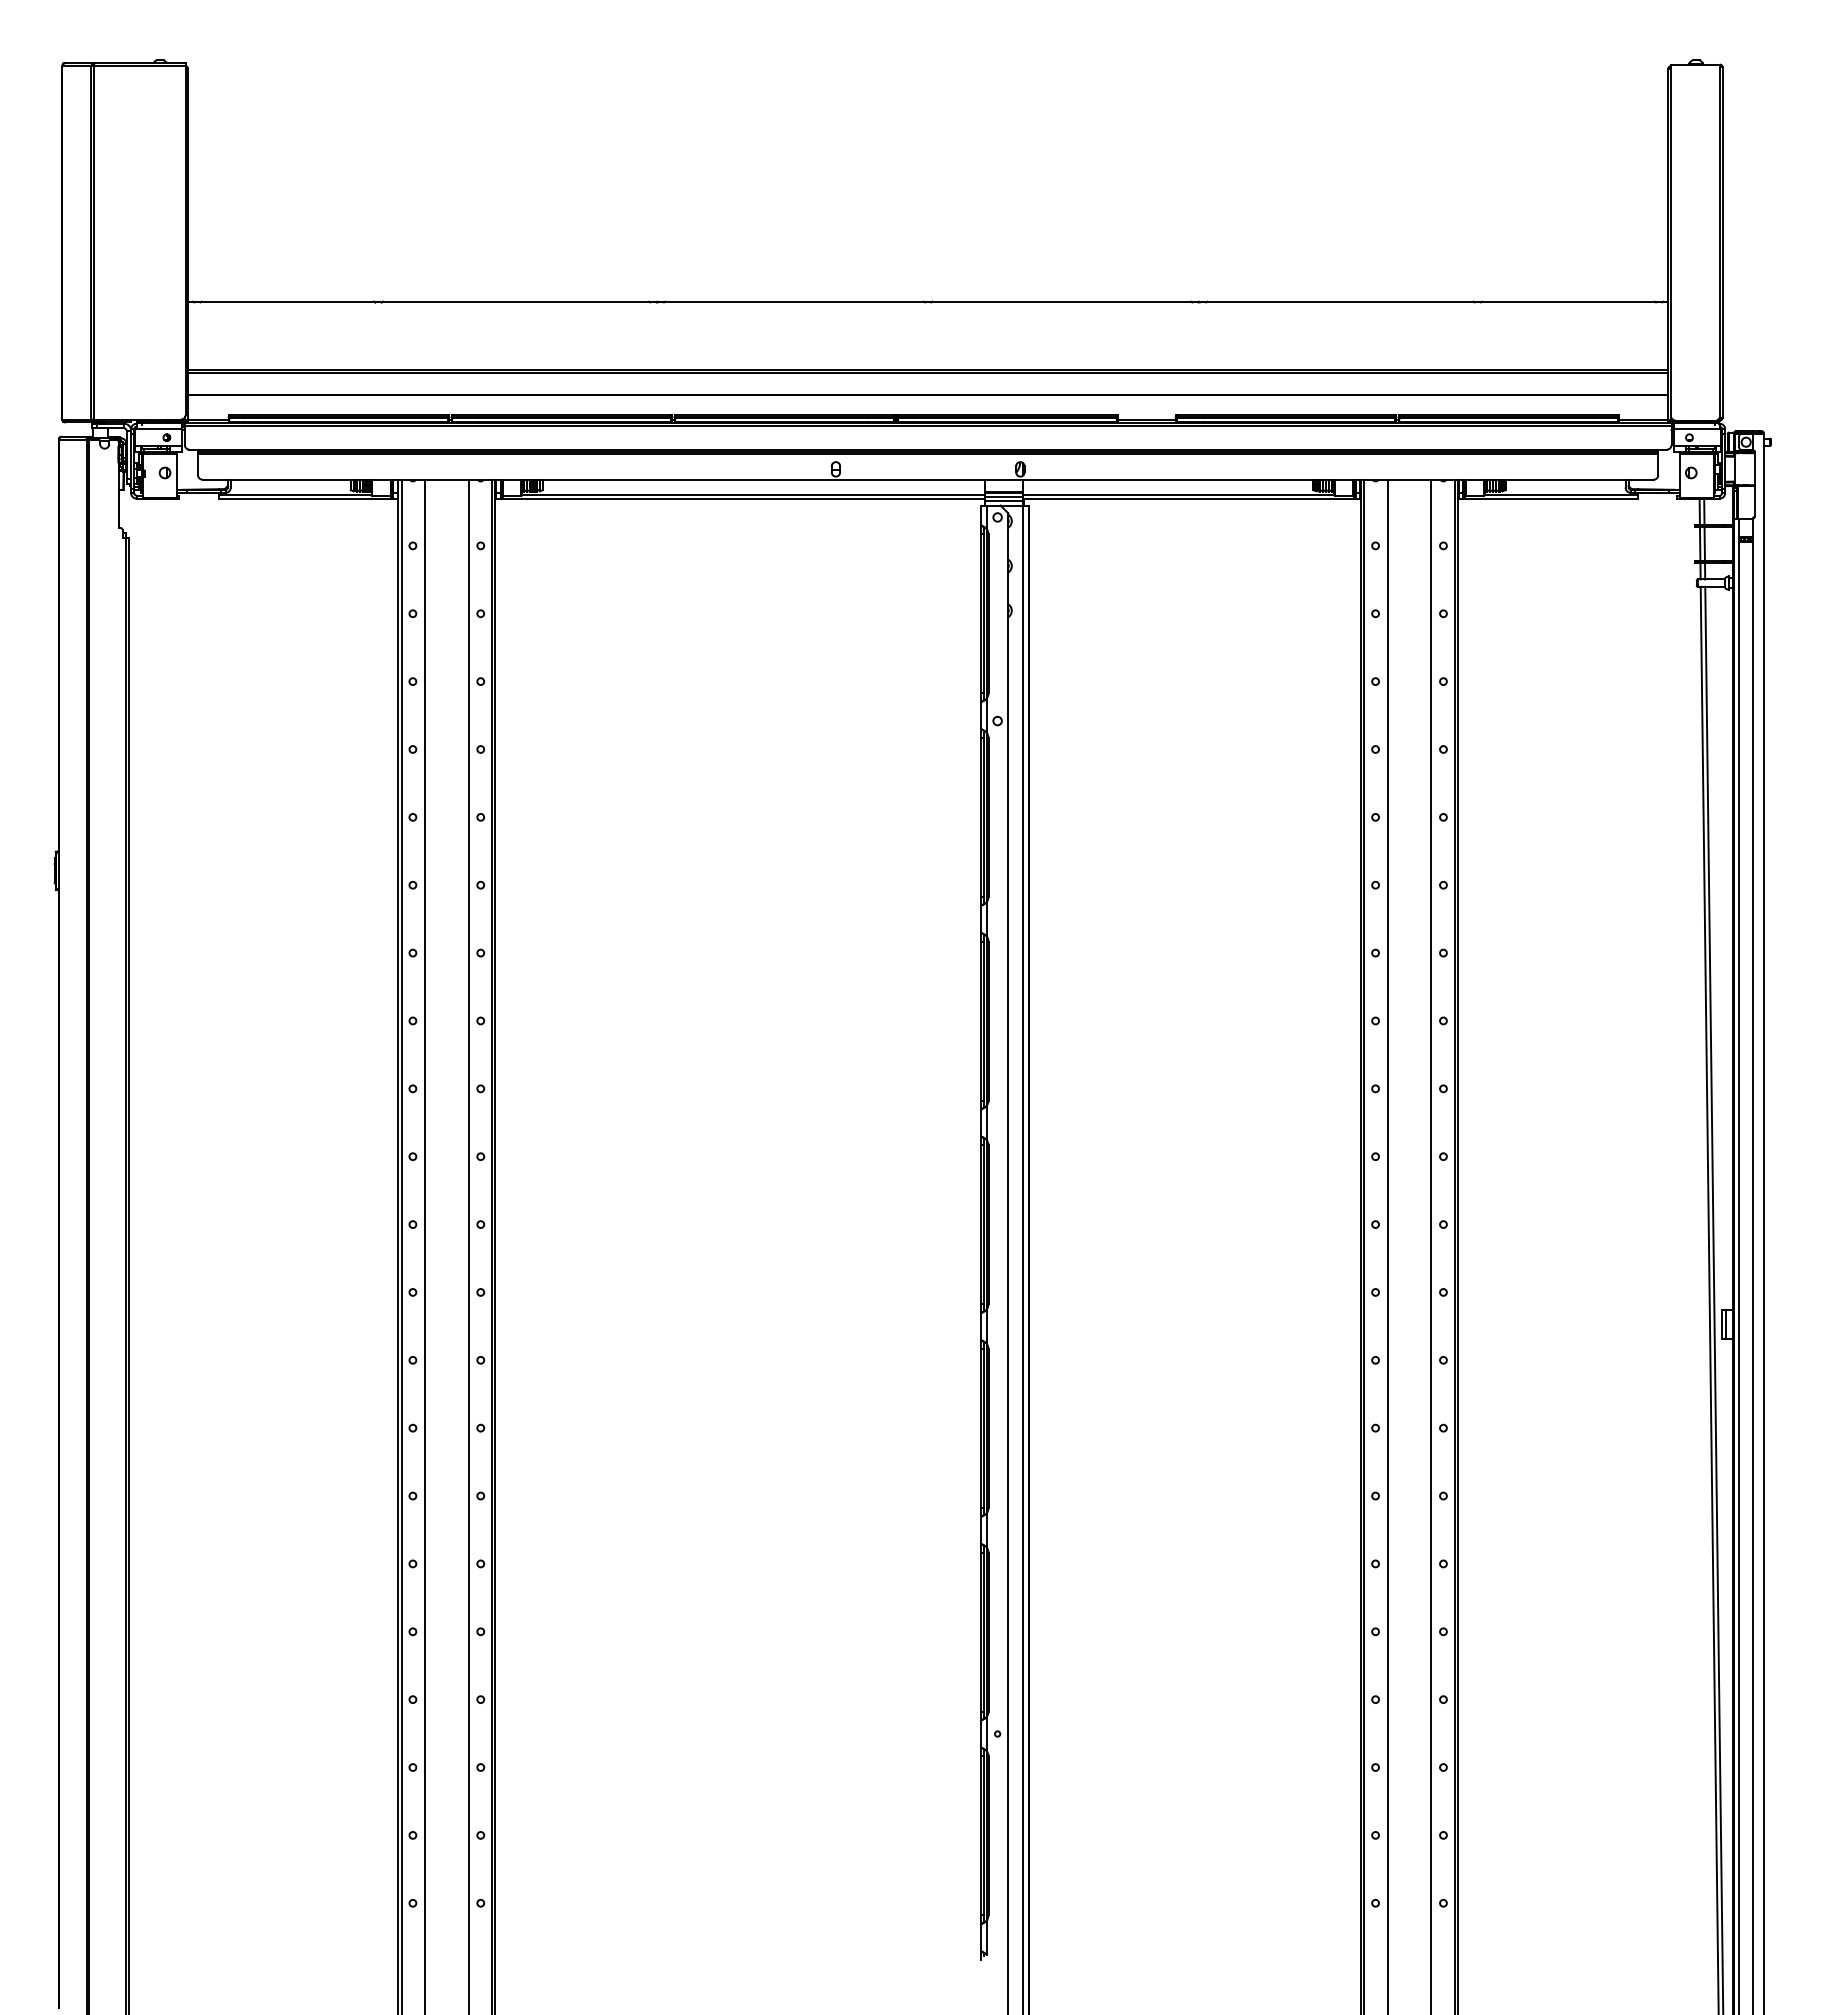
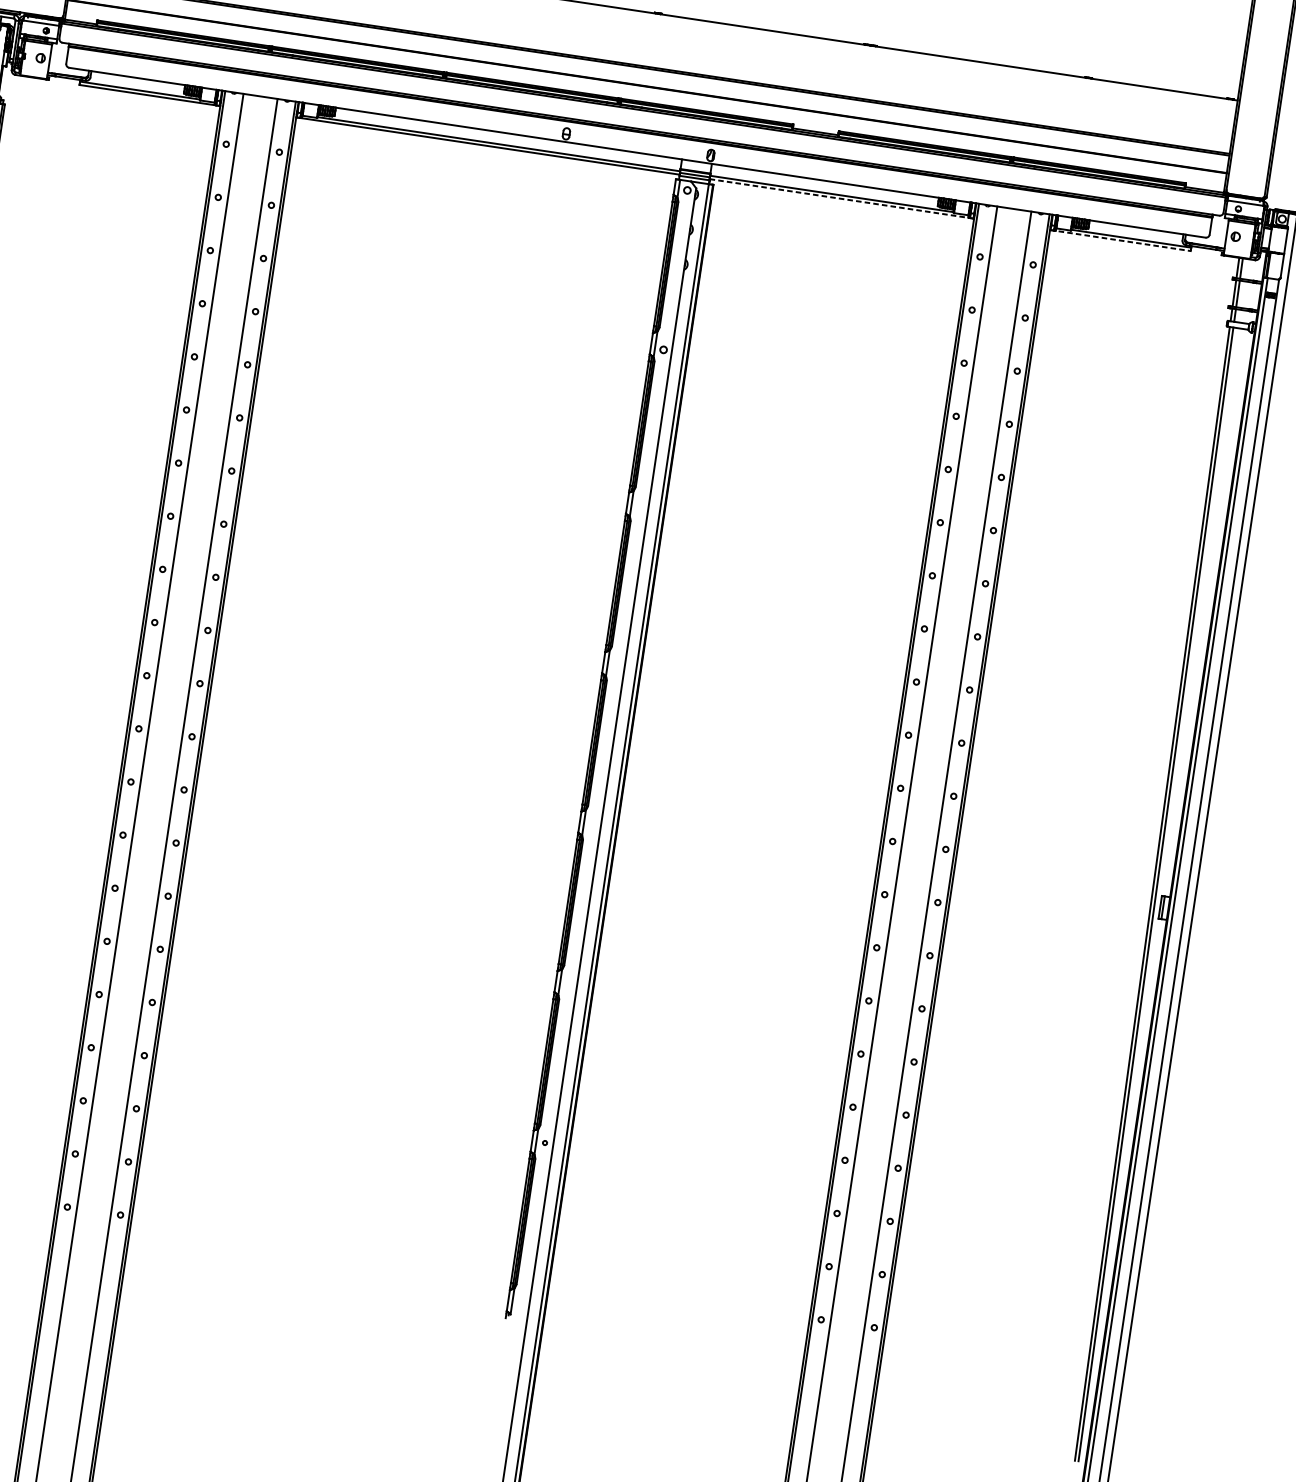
line: (1192, 499) -> (842, 199), solid -> dashed
line: (1547, 499) -> (1120, 240), solid -> dashed

